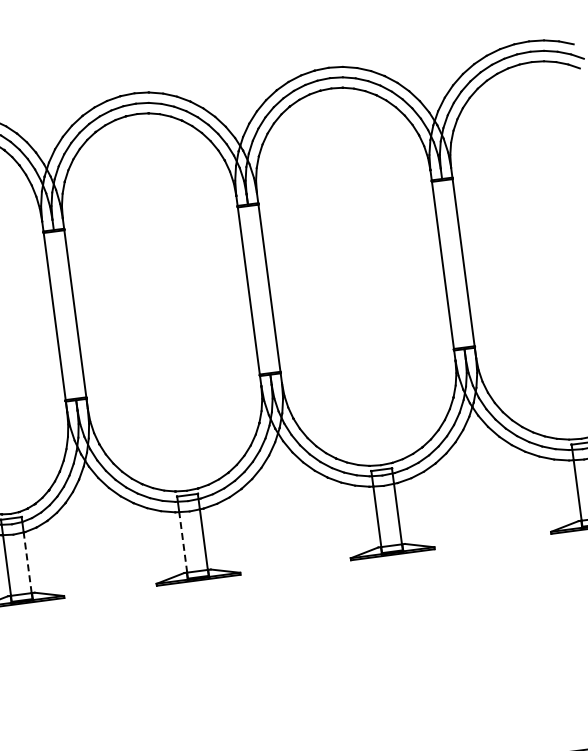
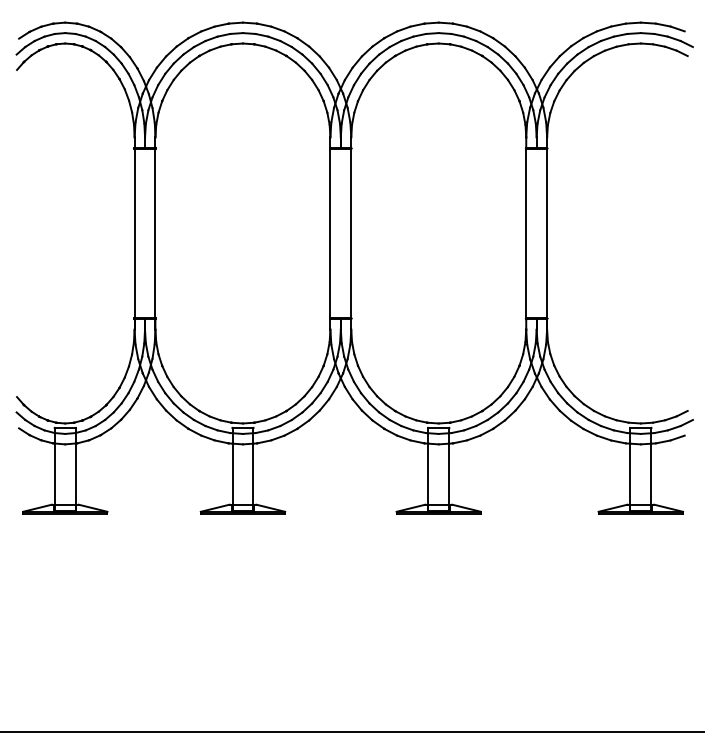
line: (183, 542) -> (232, 474), dashed -> solid
line: (27, 563) -> (75, 474), dashed -> solid

